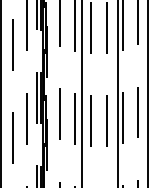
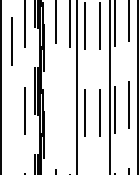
line: (59, 114) -> (55, 106), removed
line: (75, 118) -> (70, 110), removed
line: (12, 138) -> (11, 128), removed

